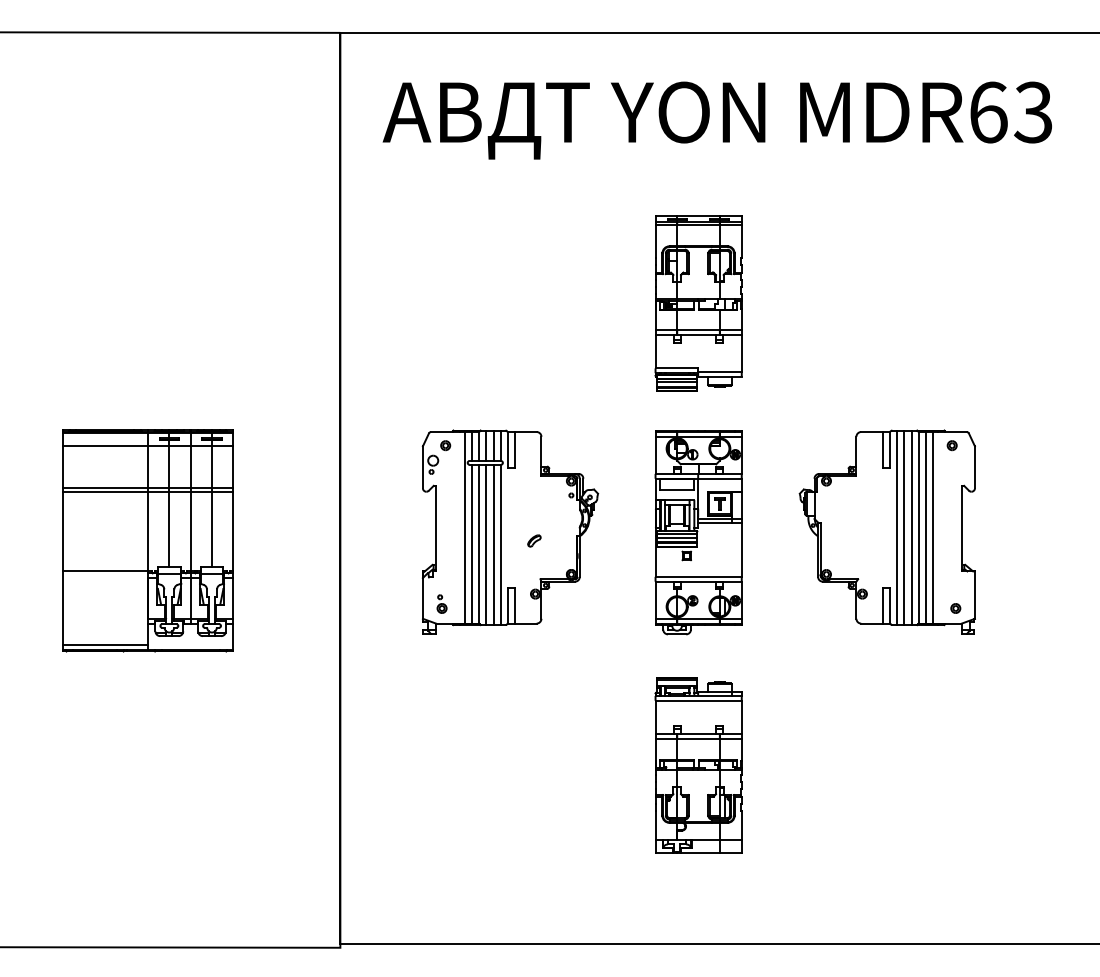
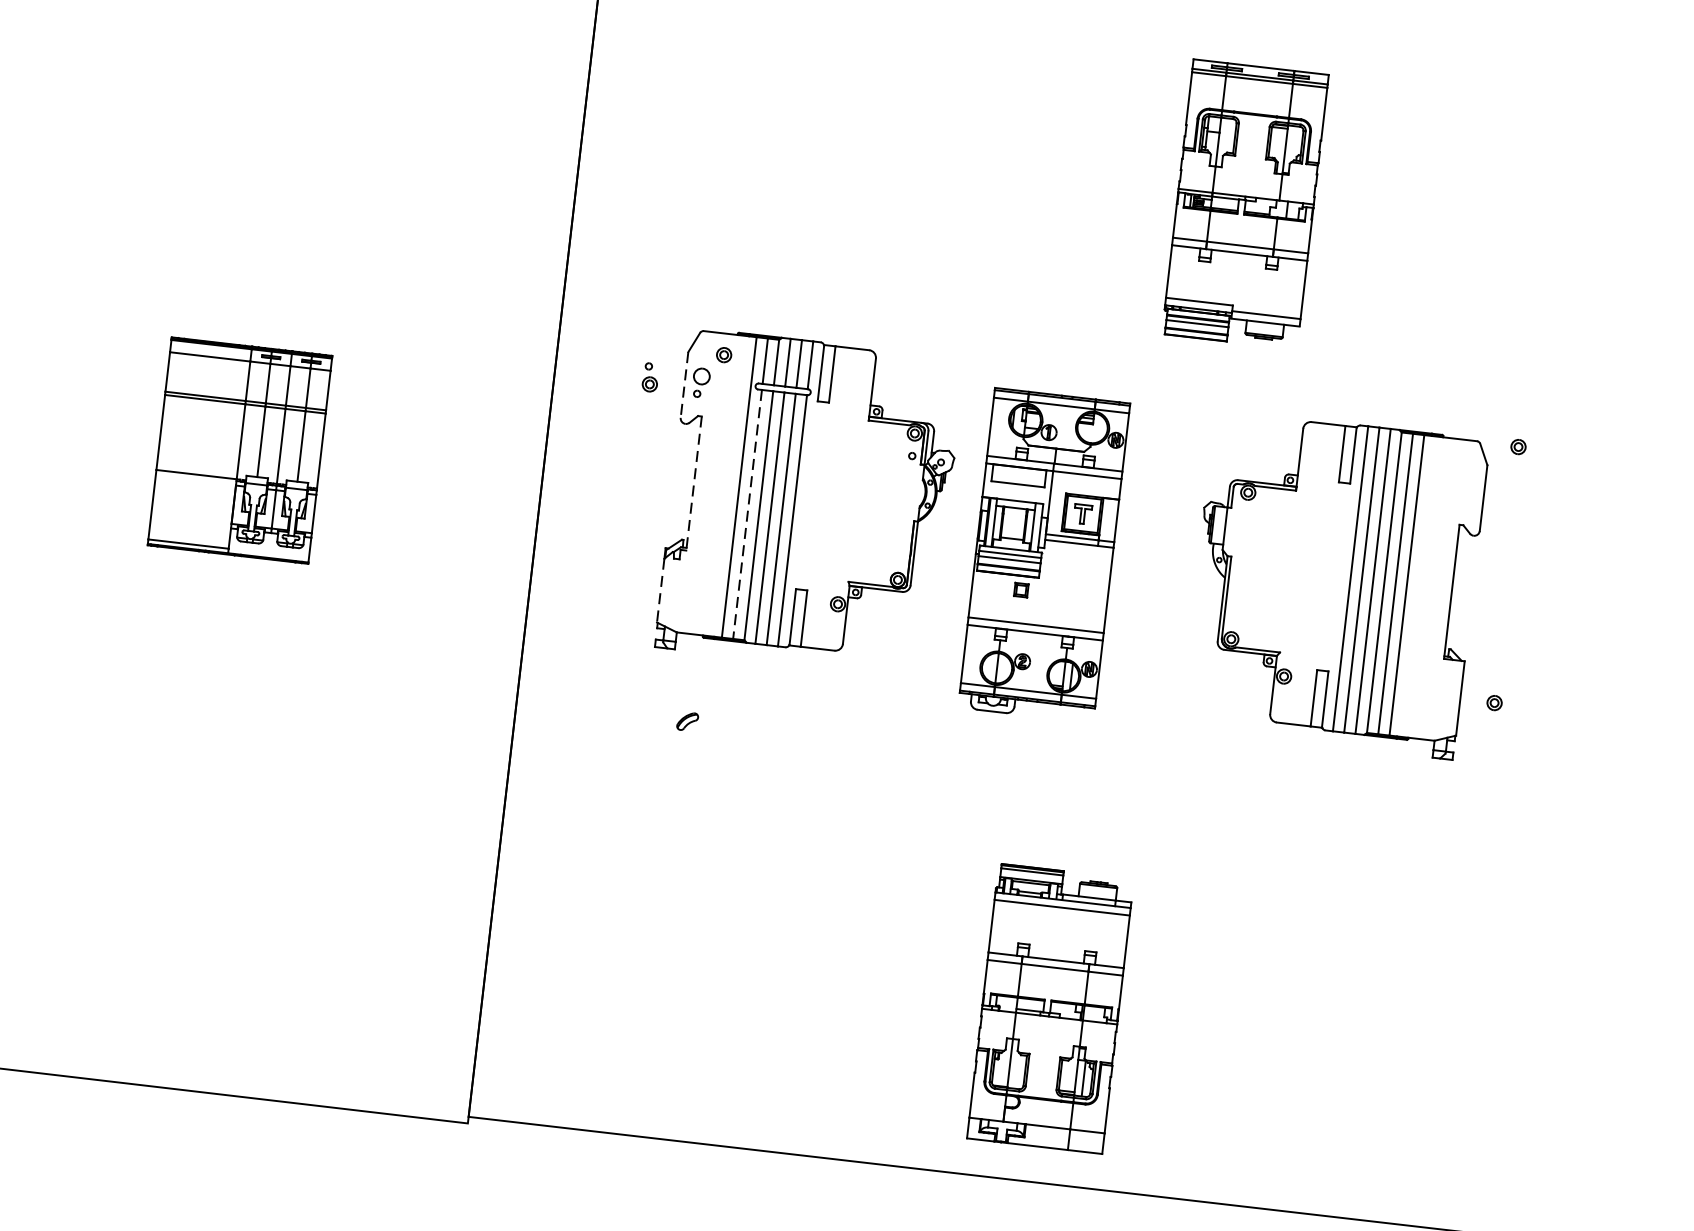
part: (698, 303) -> (1245, 203), moved
line: (422, 467) -> (683, 385), solid -> dashed
line: (436, 528) -> (694, 483), solid -> dashed
part: (886, 531) -> (1333, 582), moved
part: (698, 532) -> (1043, 555), moved
part: (147, 540) -> (239, 449), size x0.6
part: (534, 540) -> (687, 720), moved
line: (472, 544) -> (748, 515), solid -> dashed
line: (422, 598) -> (660, 590), solid -> dashed
part: (441, 603) -> (649, 376), moved
part: (698, 765) -> (1050, 1009), moved

